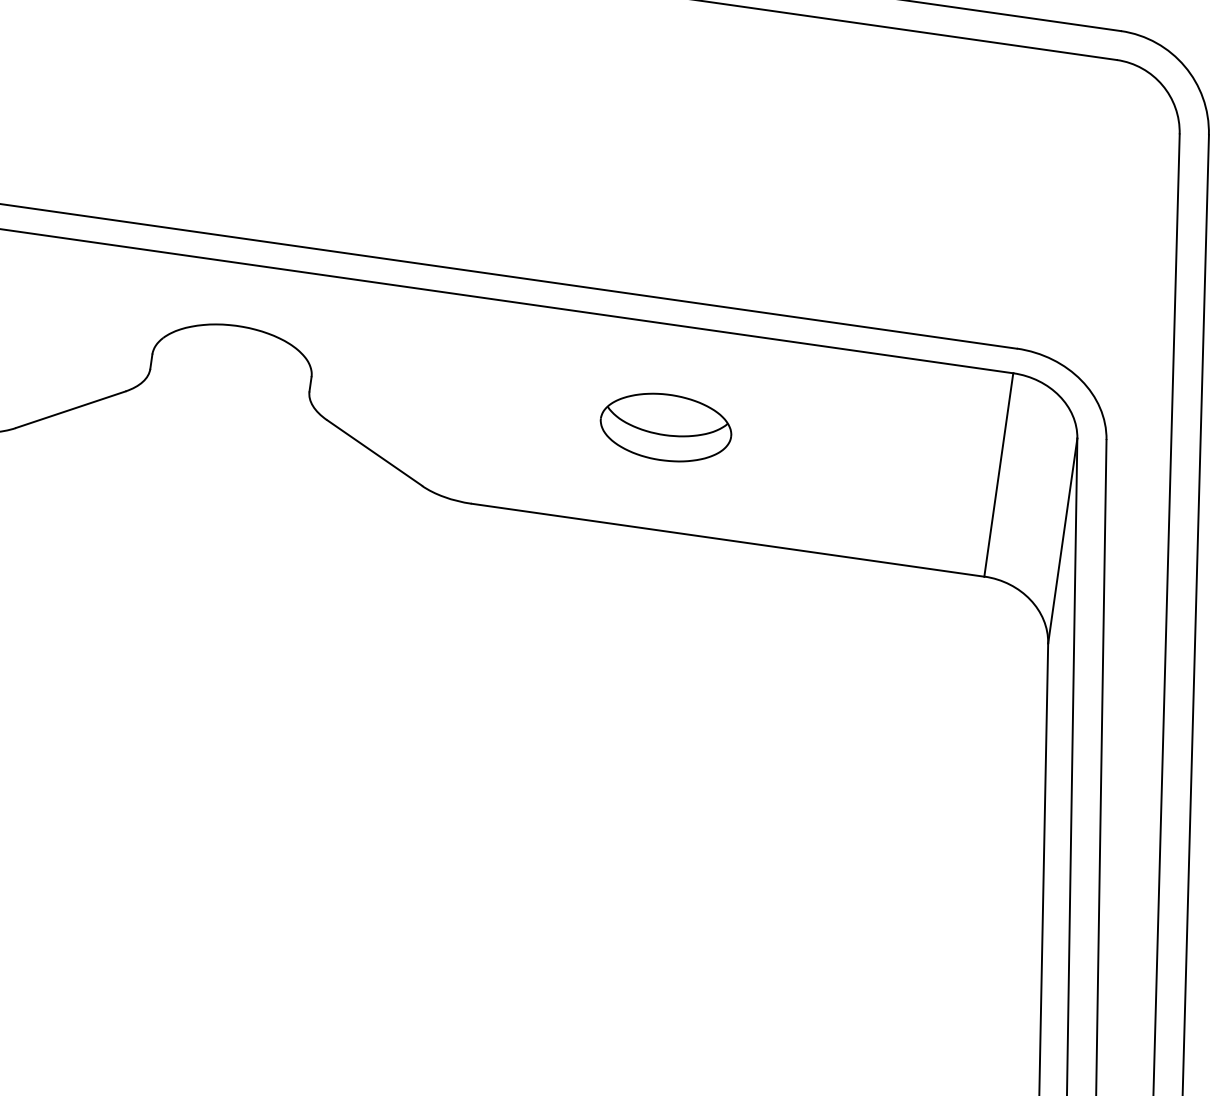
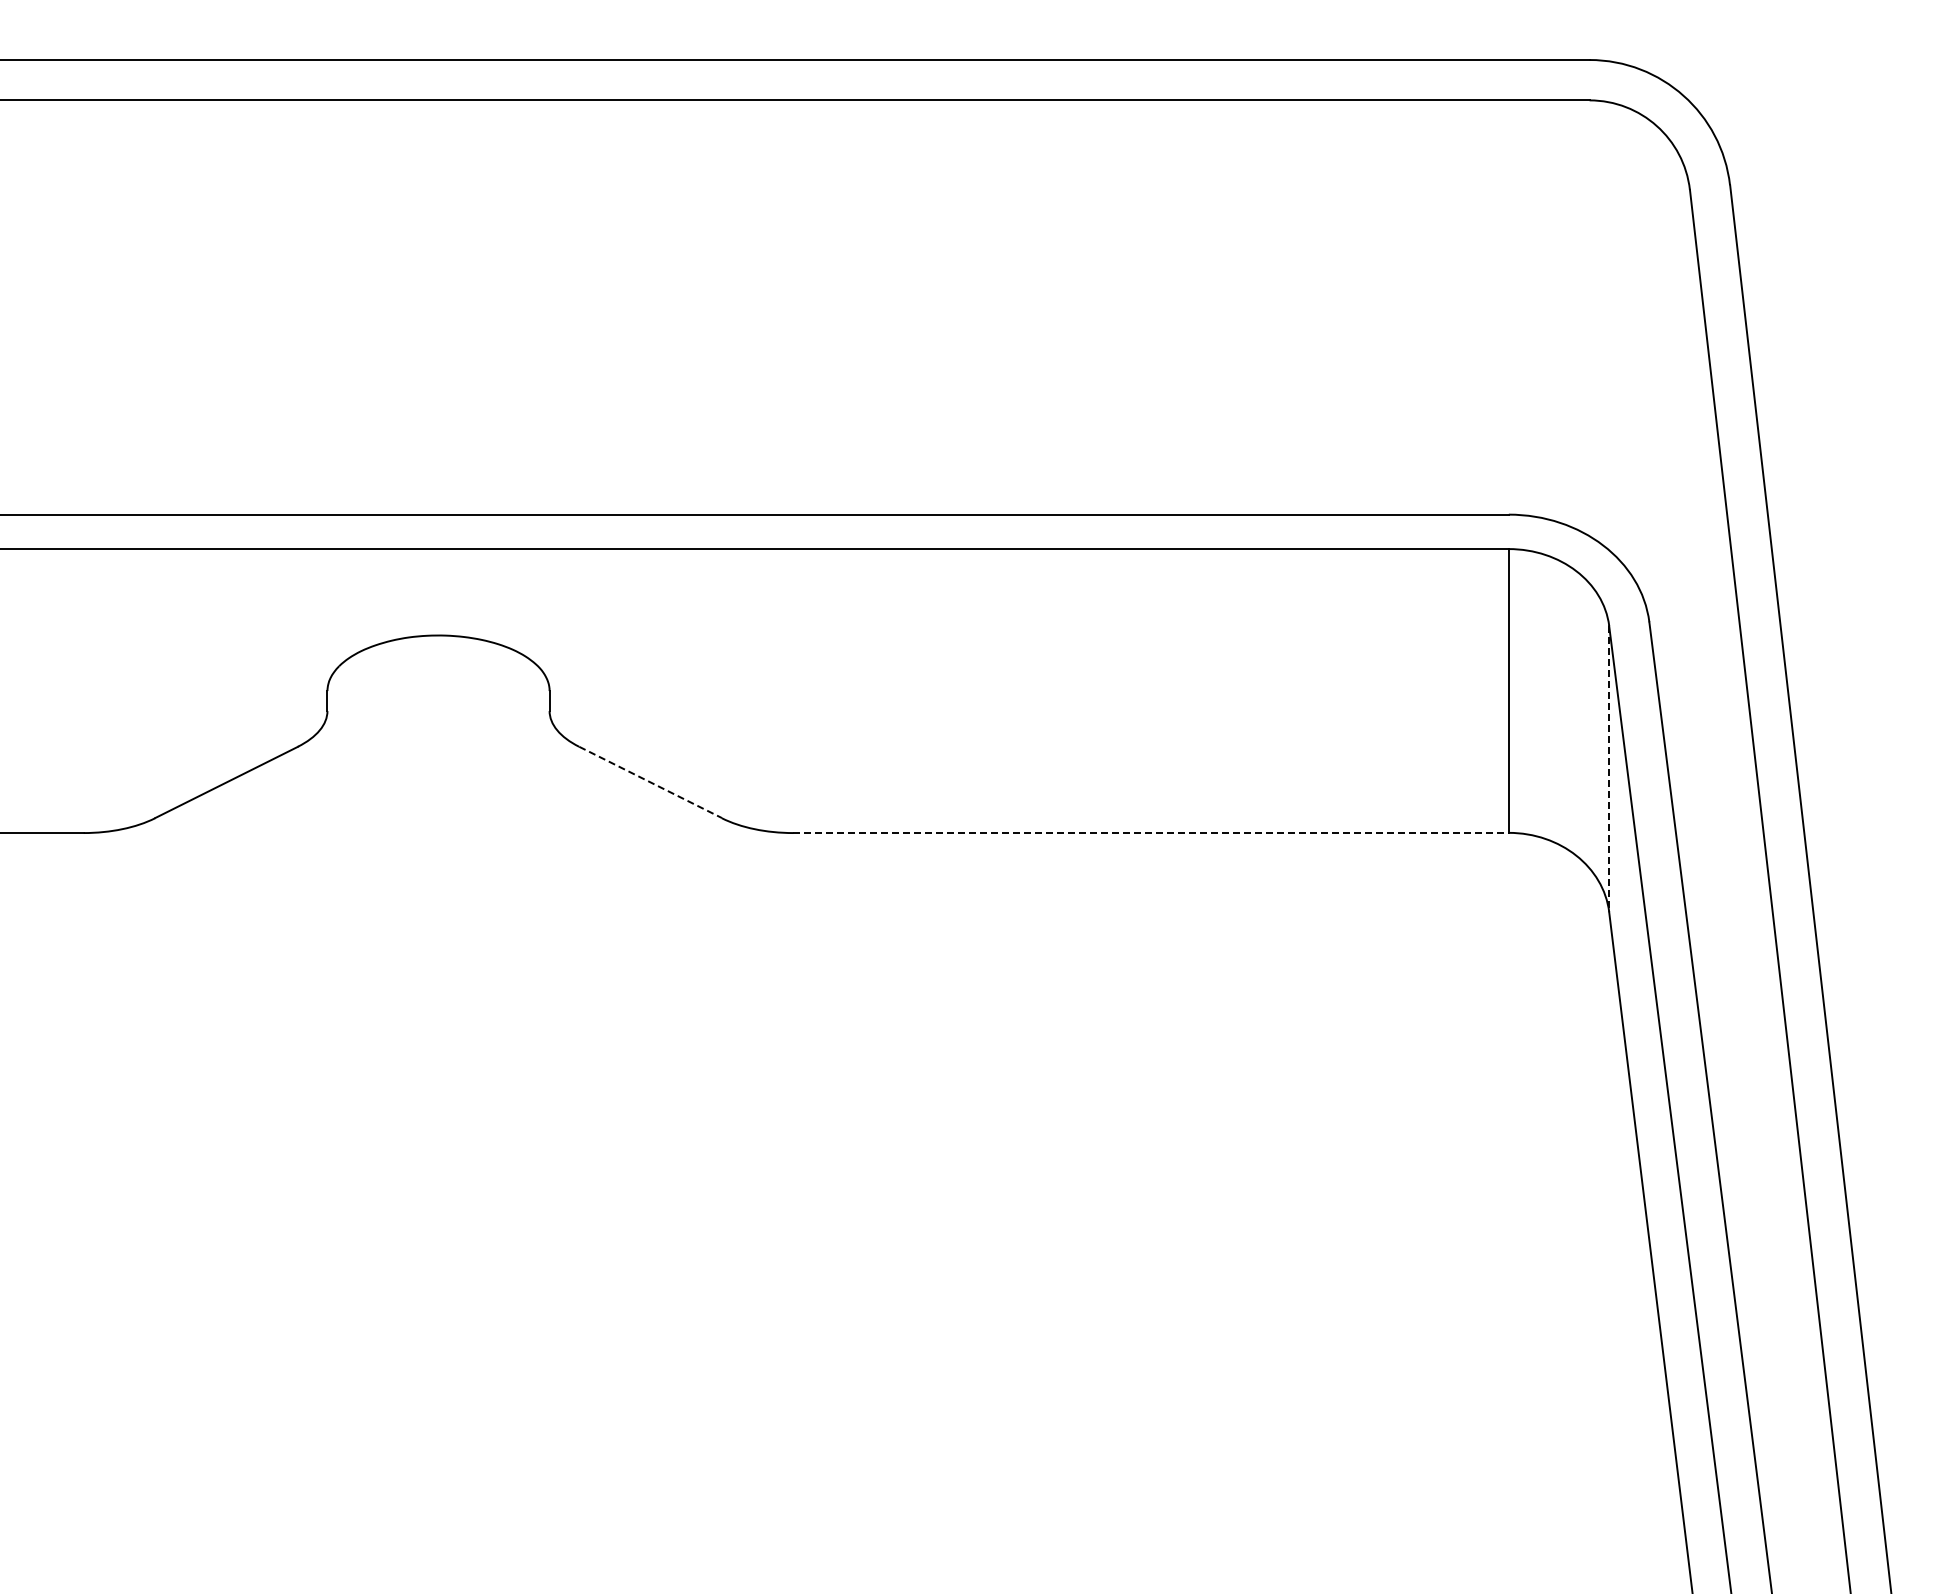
part: (666, 427) -> (1044, 690), removed
line: (374, 452) -> (650, 782), solid -> dashed
line: (728, 540) -> (1151, 833), solid -> dashed
line: (1062, 541) -> (1609, 769), solid -> dashed

